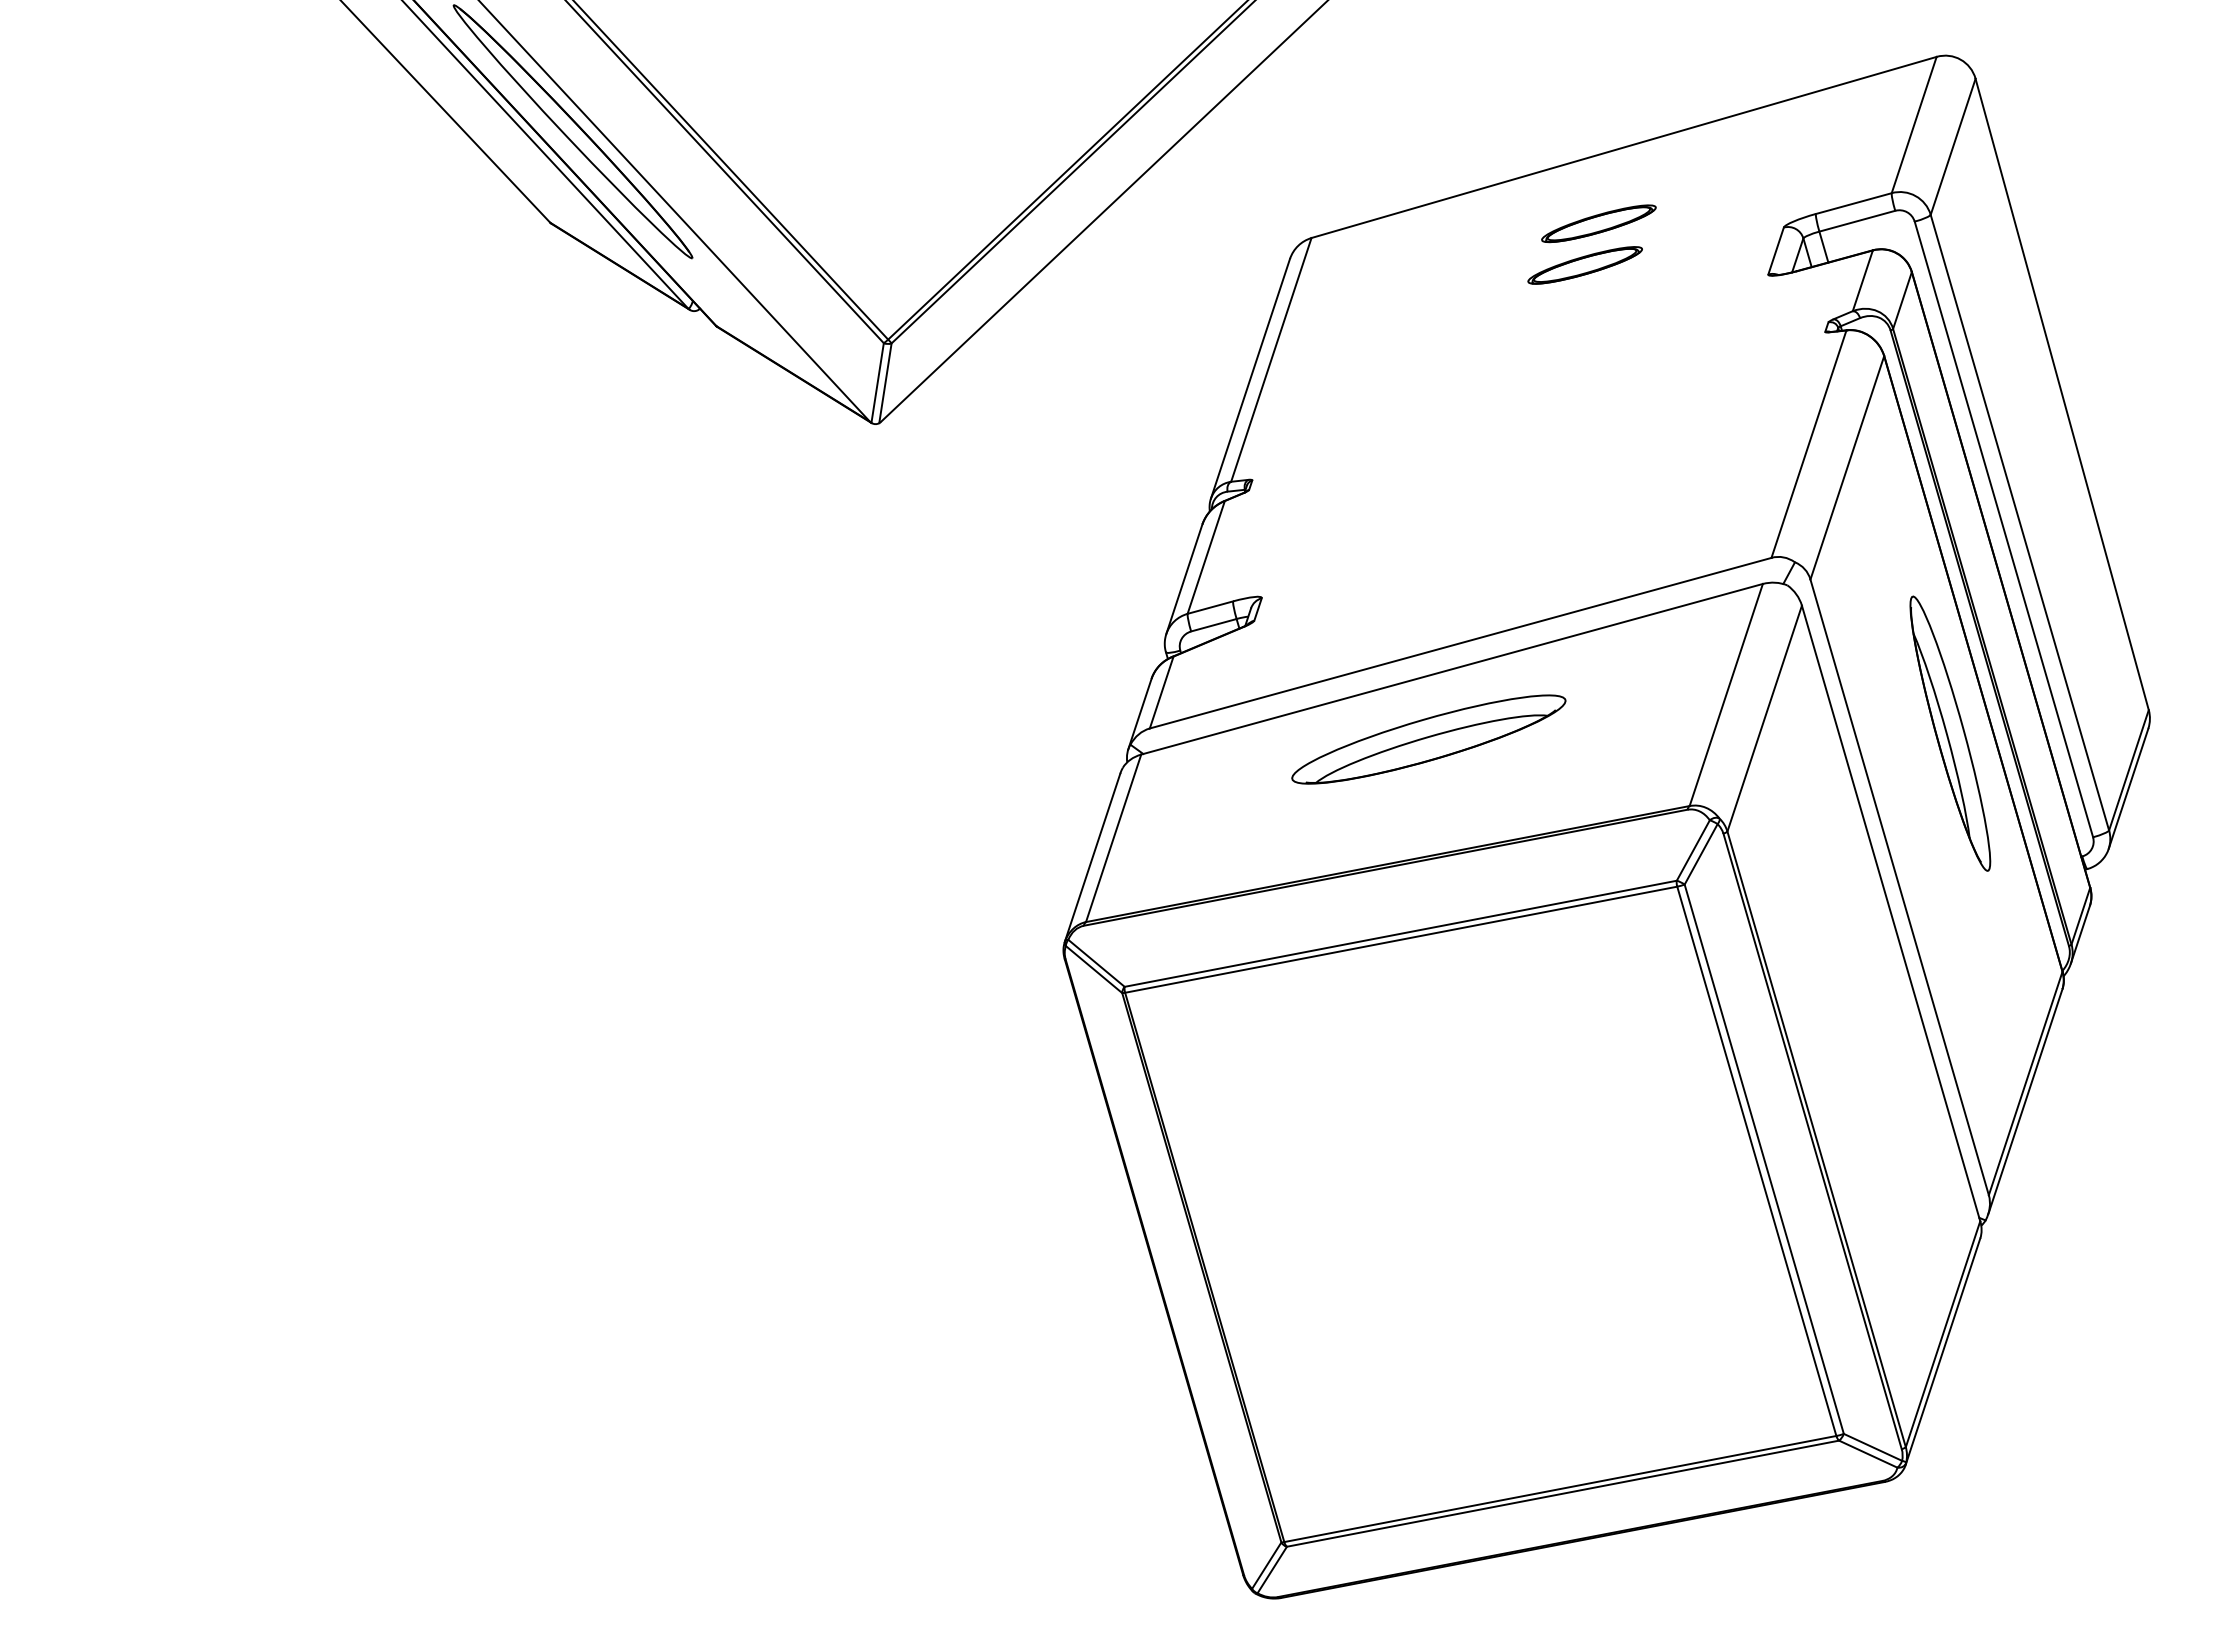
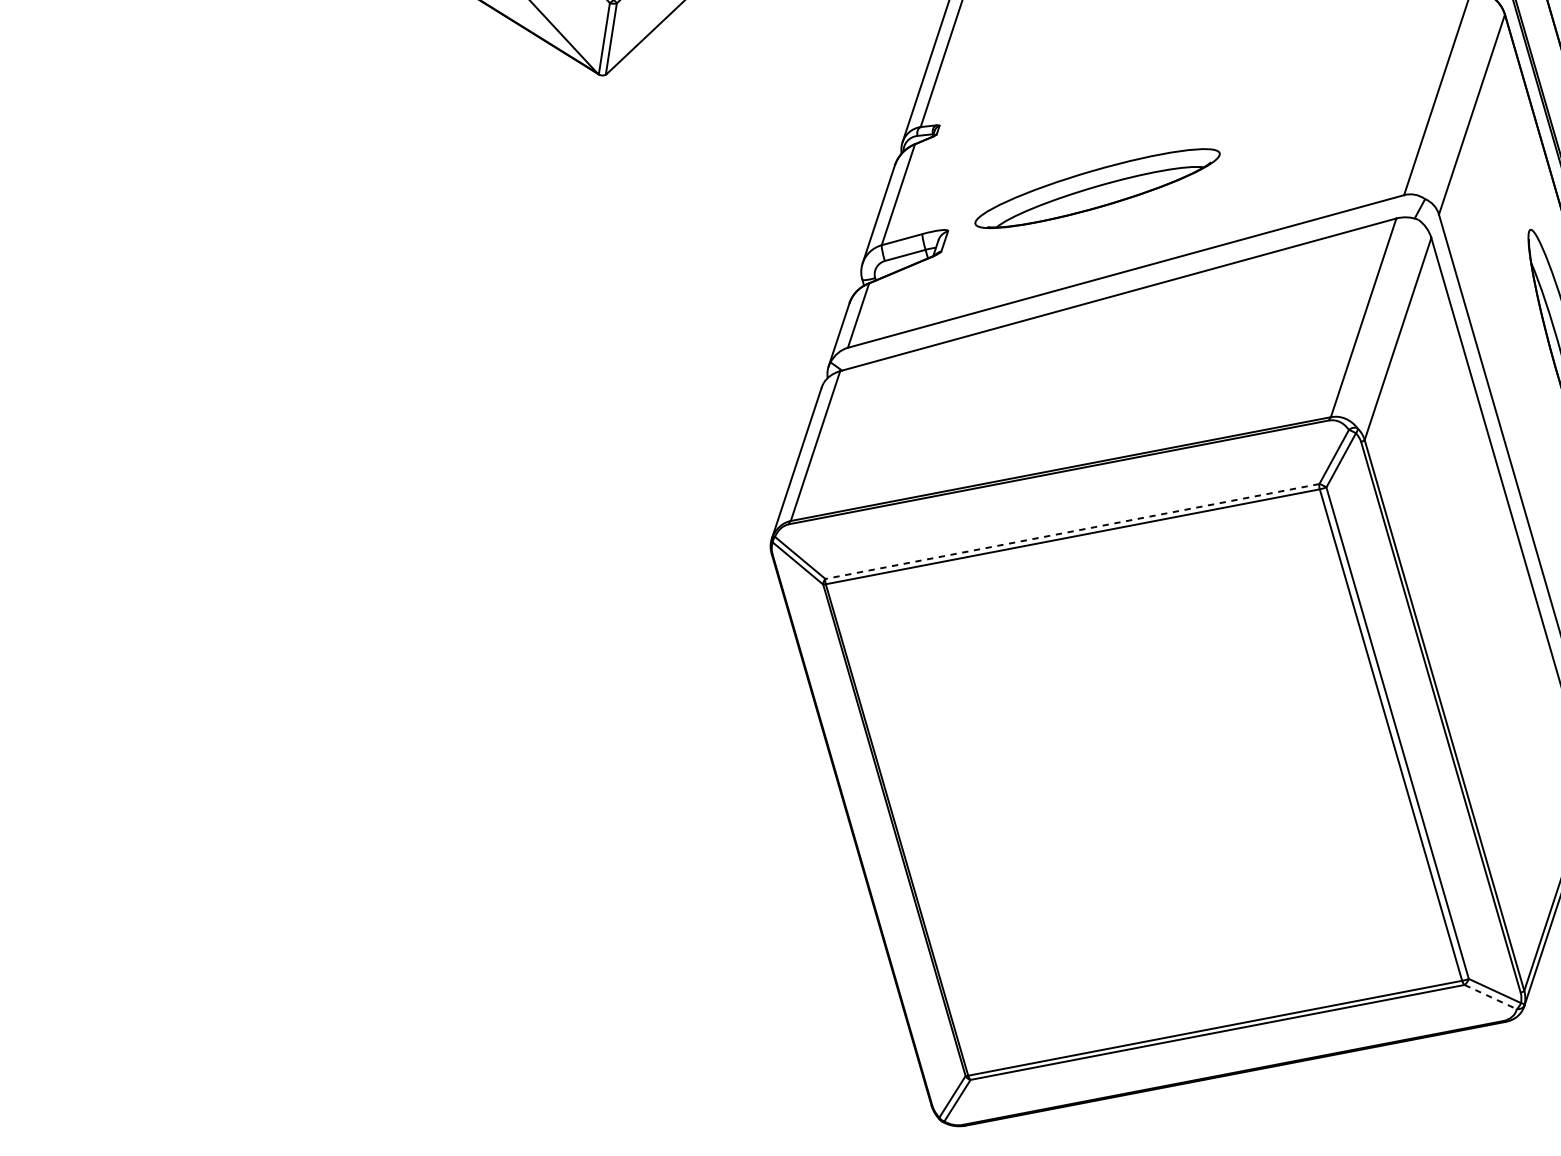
part: (1428, 739) -> (1097, 188), moved
line: (1400, 933) -> (1072, 531), solid -> dashed
line: (1868, 1454) -> (1490, 997), solid -> dashed

